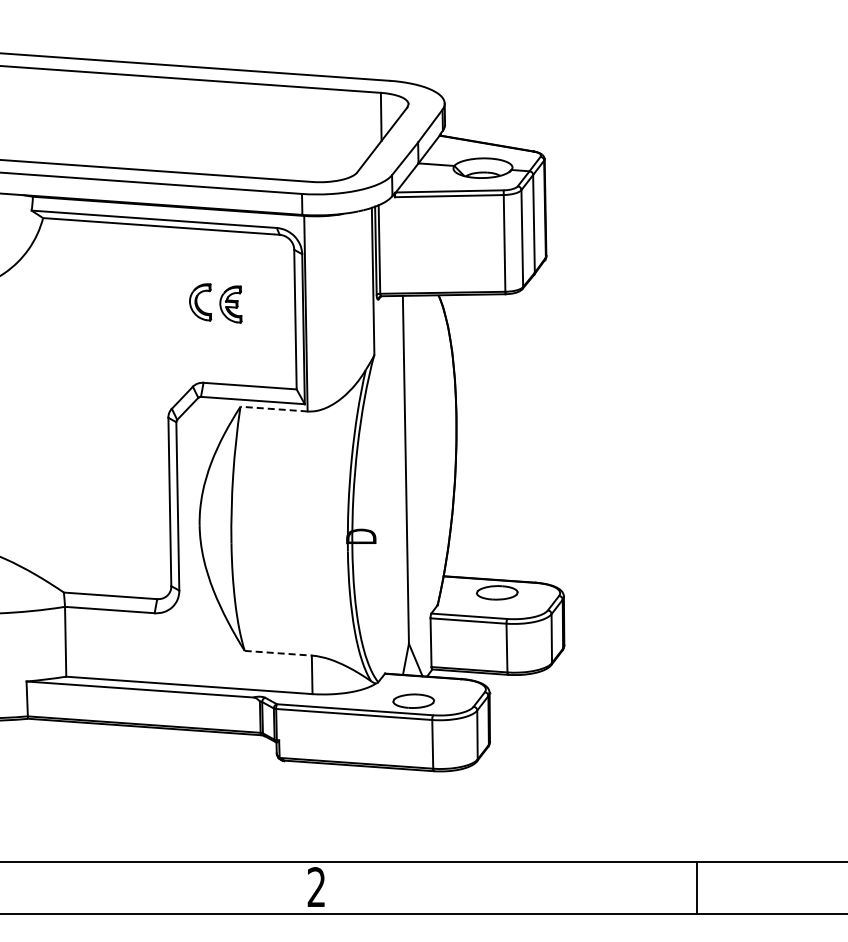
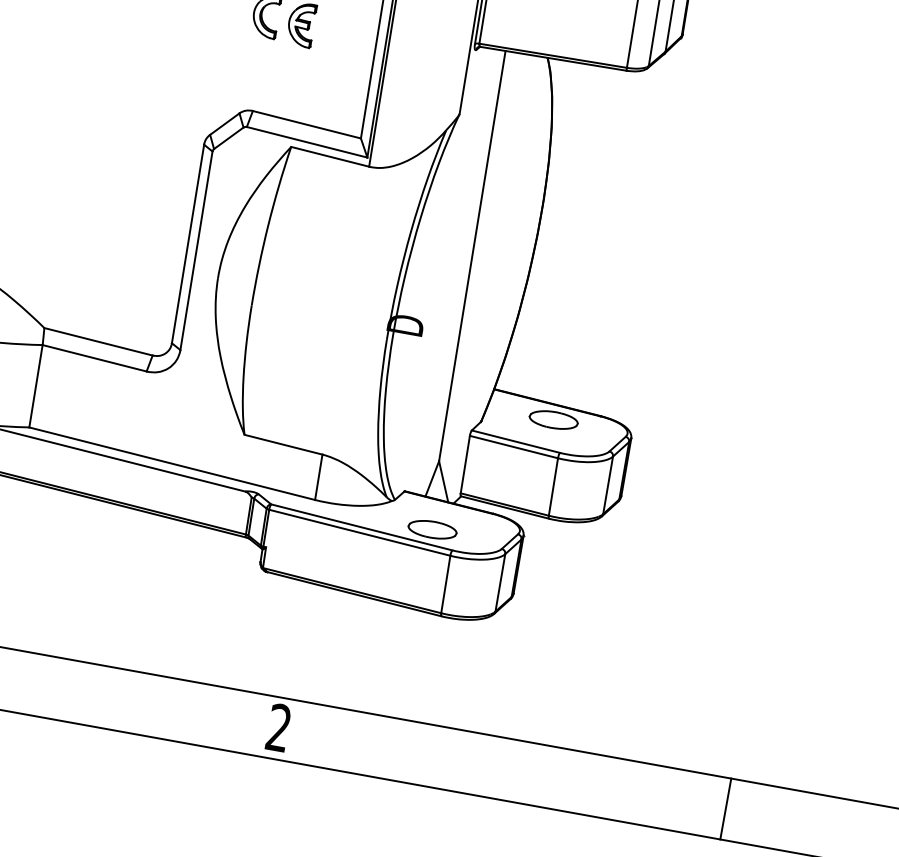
line: (274, 409) -> (330, 157), dashed -> solid
line: (278, 653) -> (283, 445), dashed -> solid

